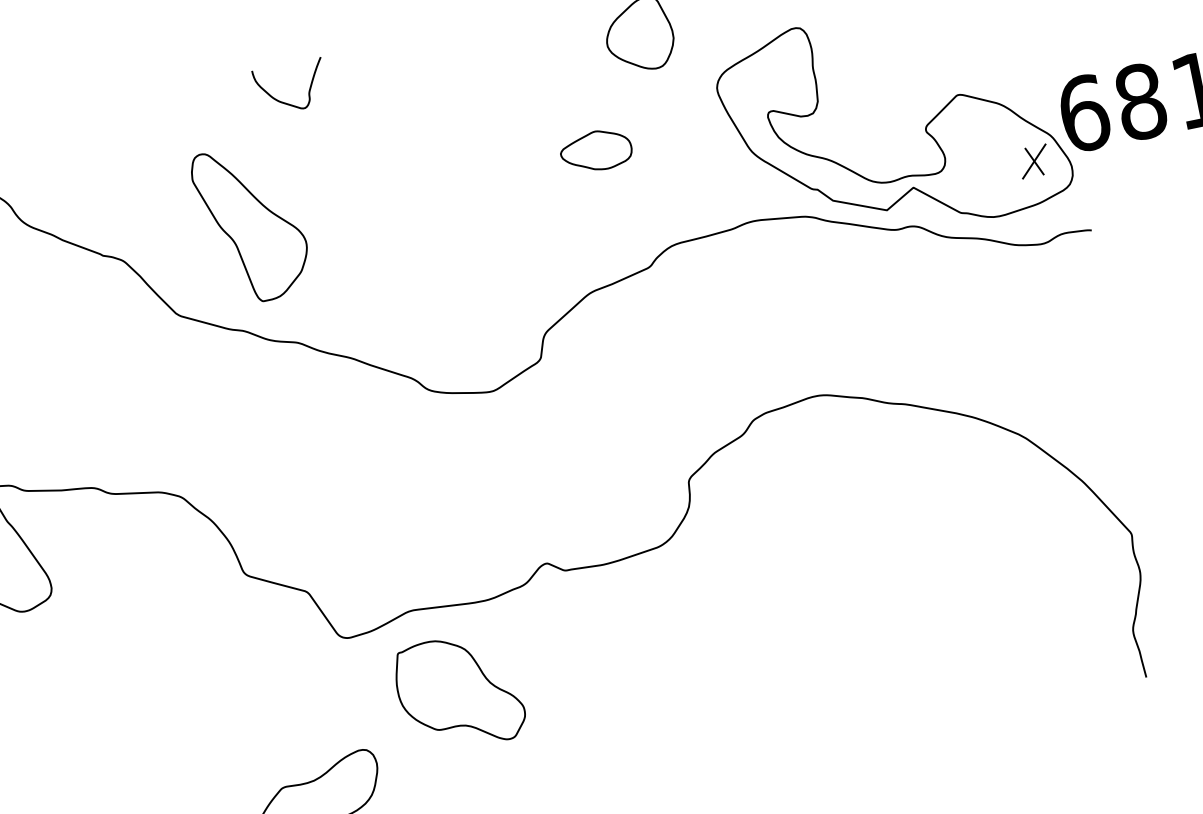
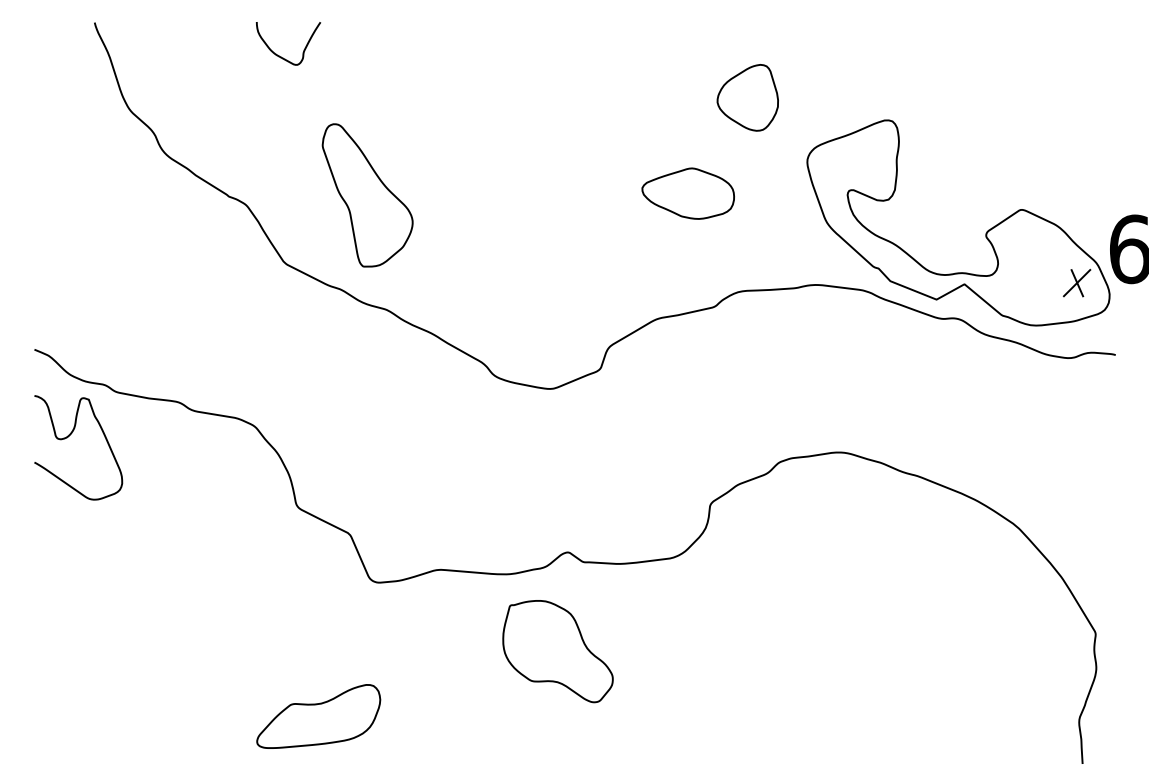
curve: (286, 102) -> (281, 56), moved
part: (595, 151) -> (687, 193), size x1.43
part: (458, 692) -> (557, 651), moved

